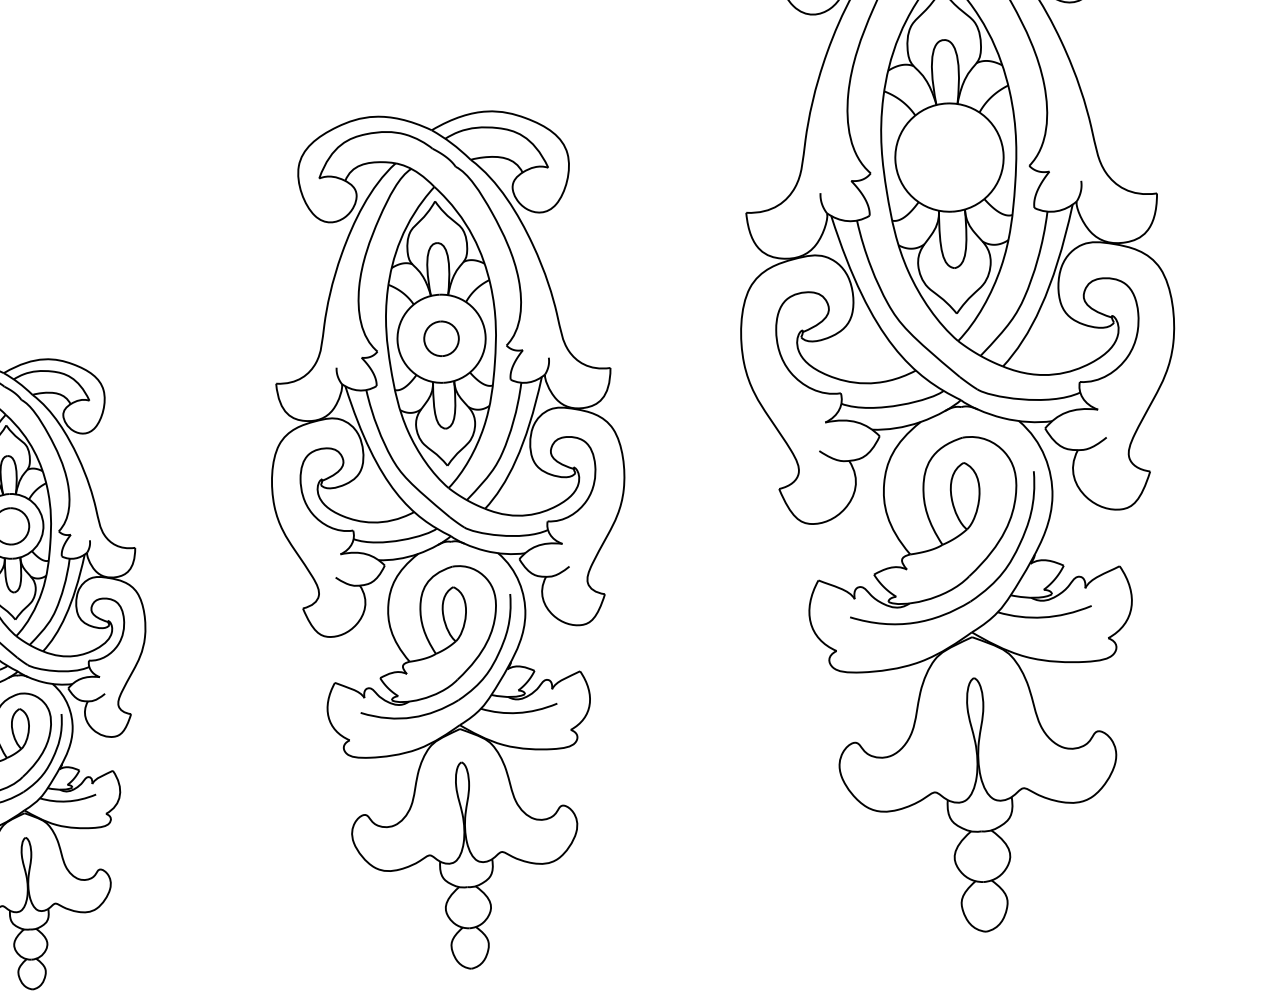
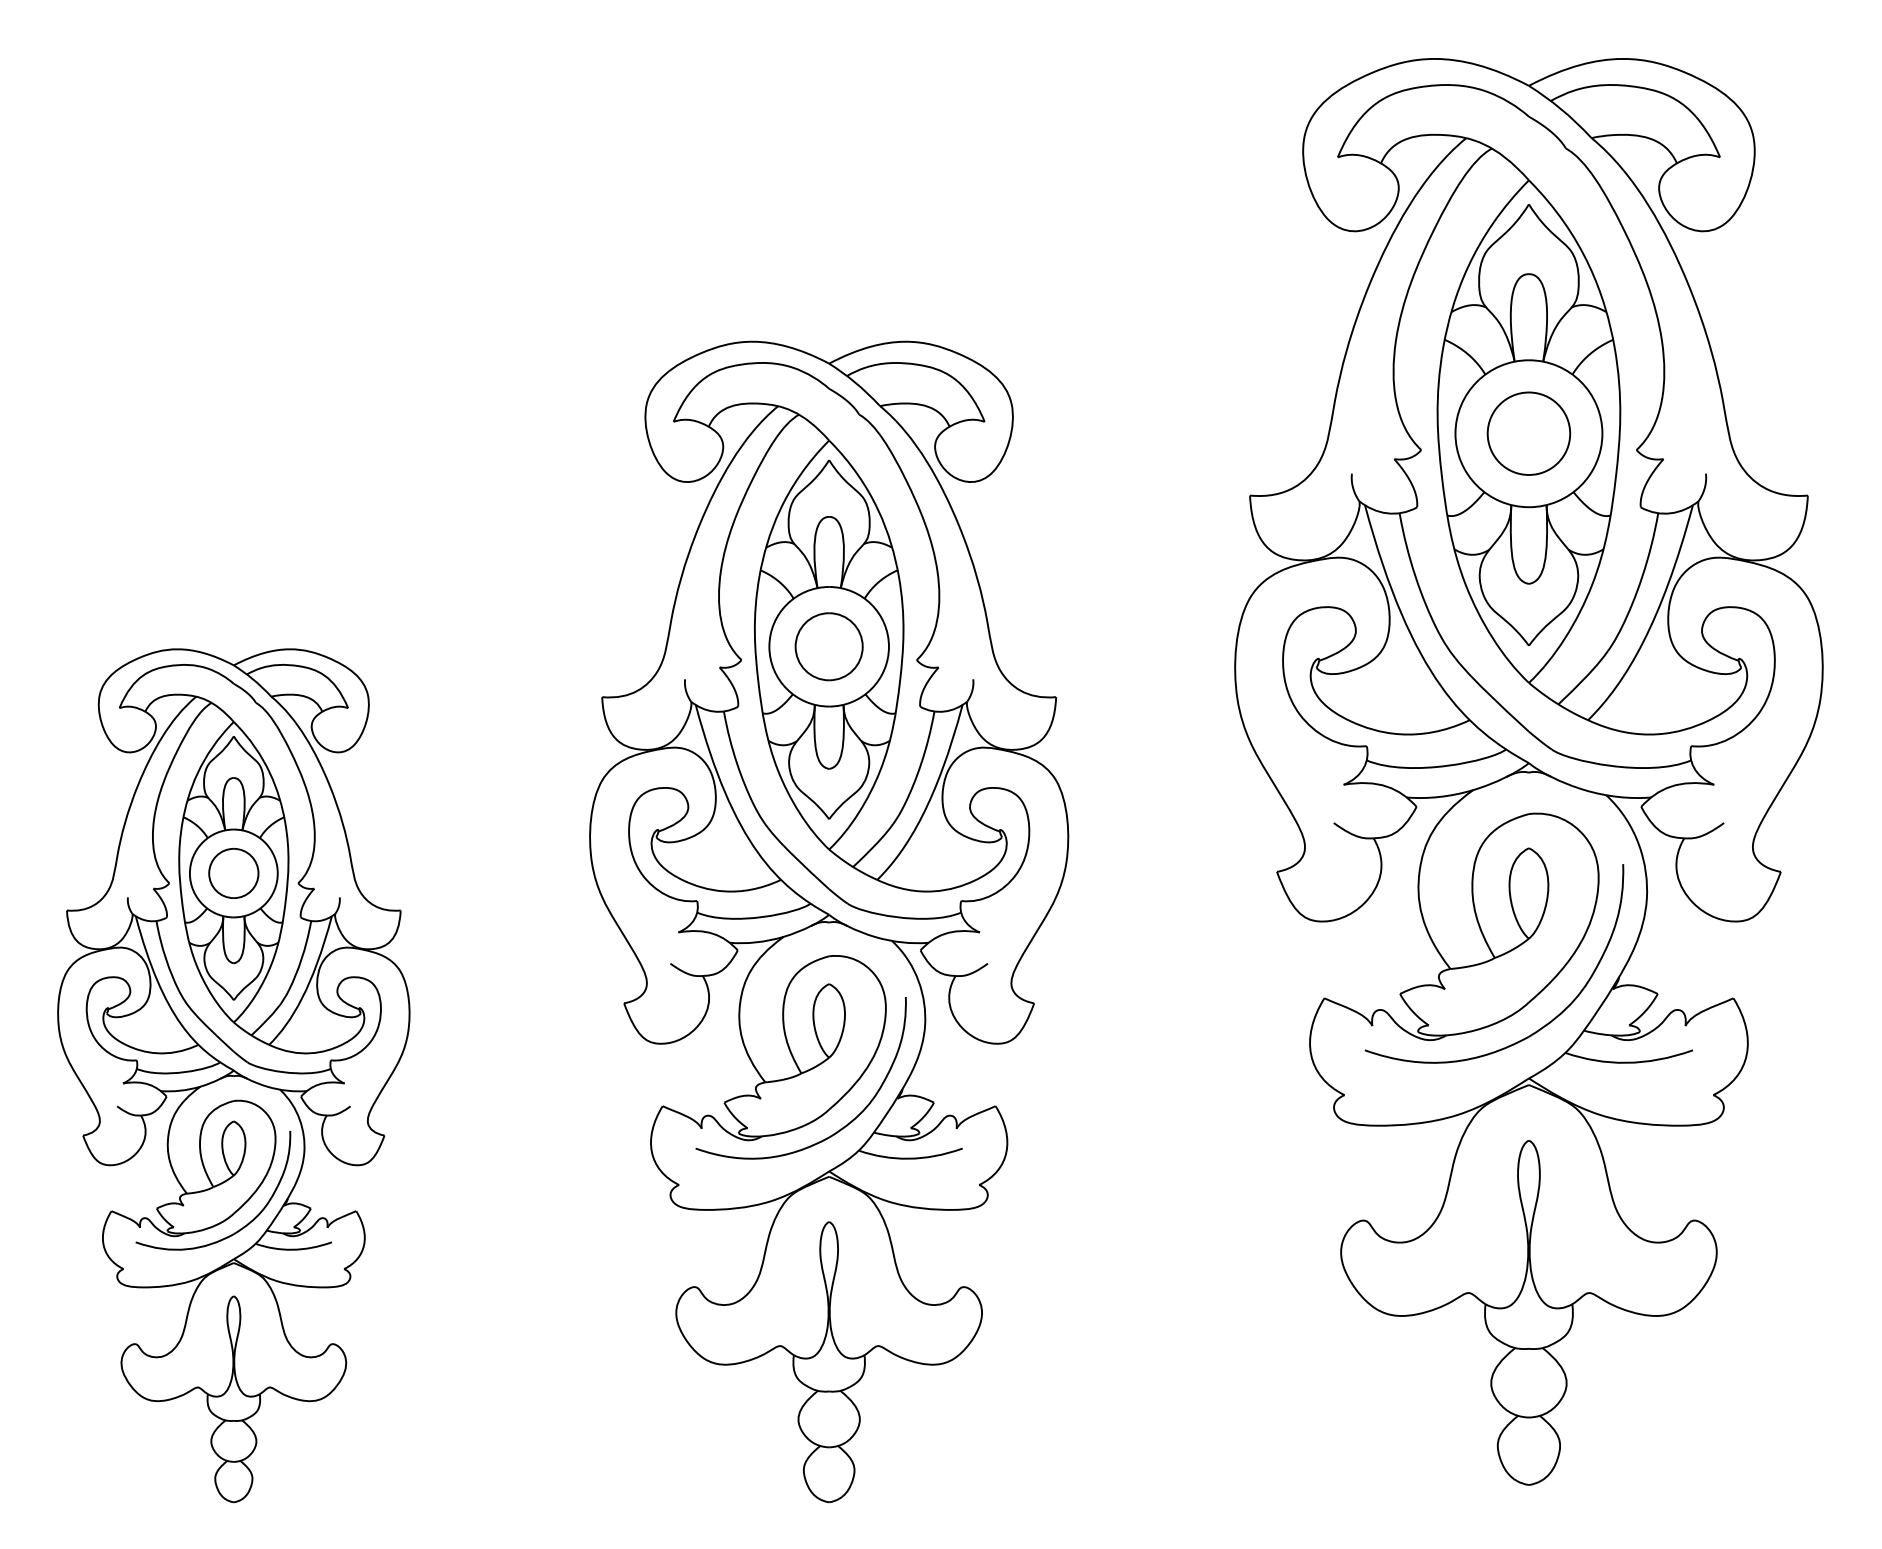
part: (949, 157) -> (1528, 433), added
part: (441, 338) -> (828, 646), size x1.43

